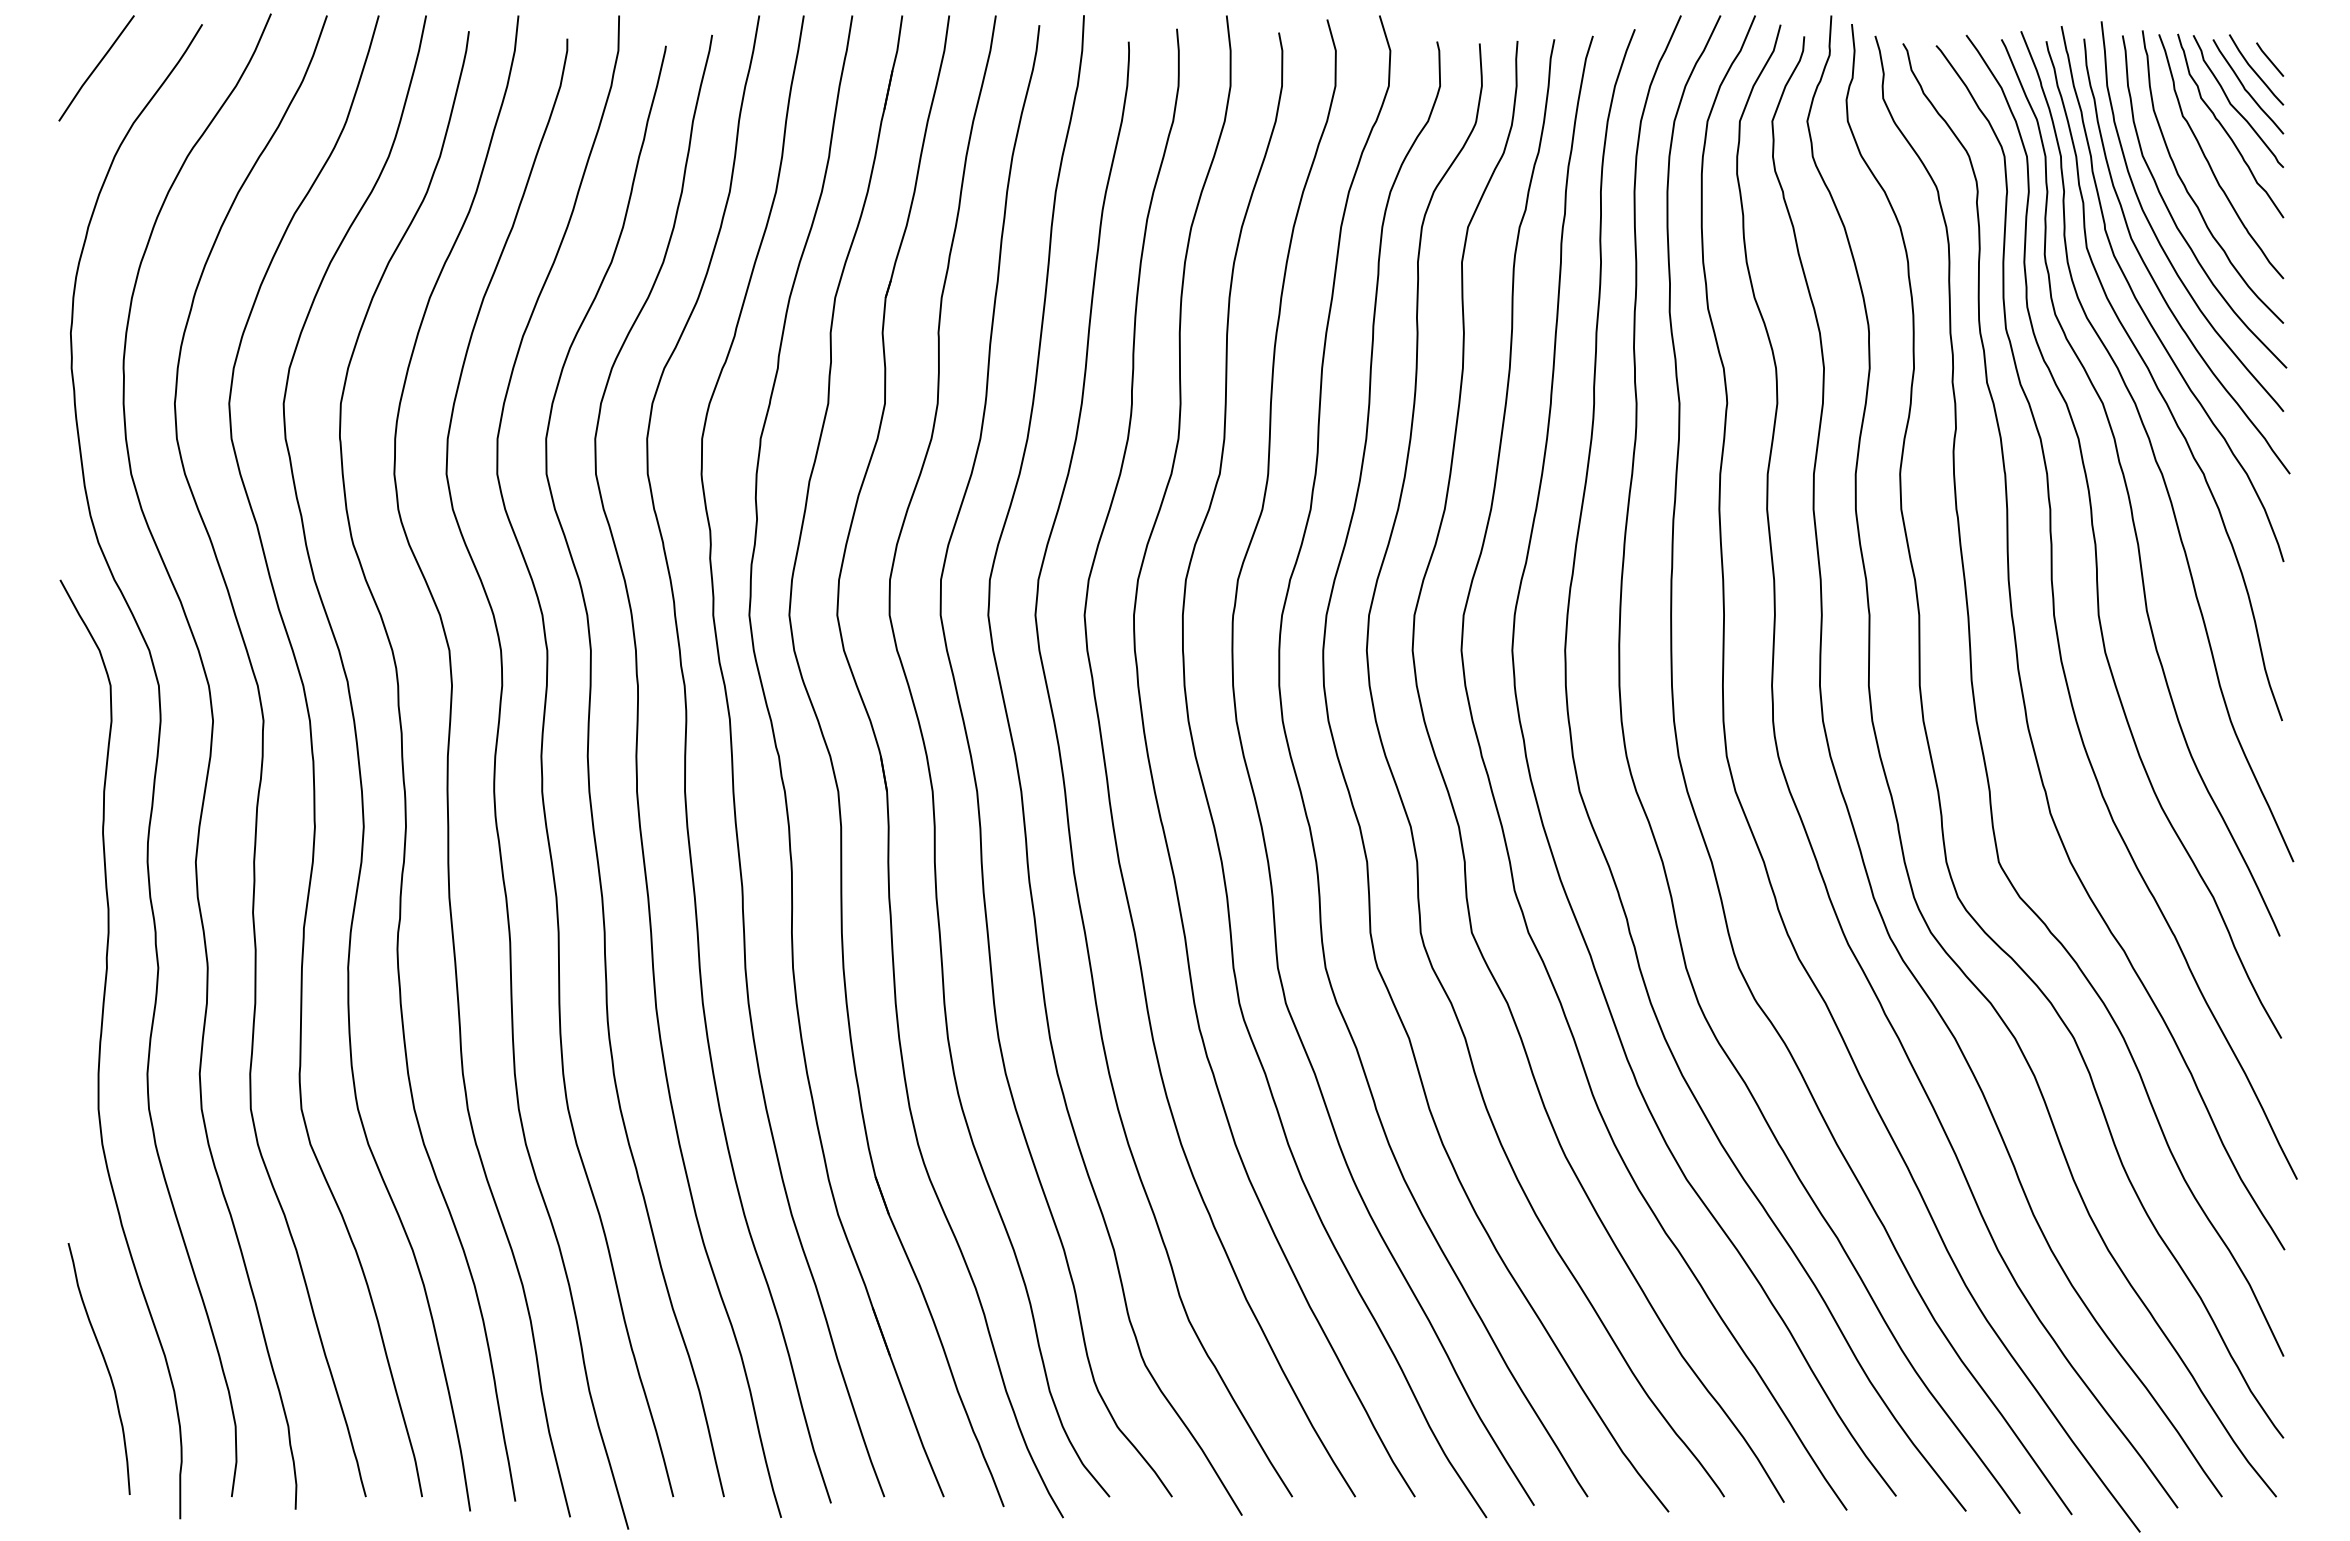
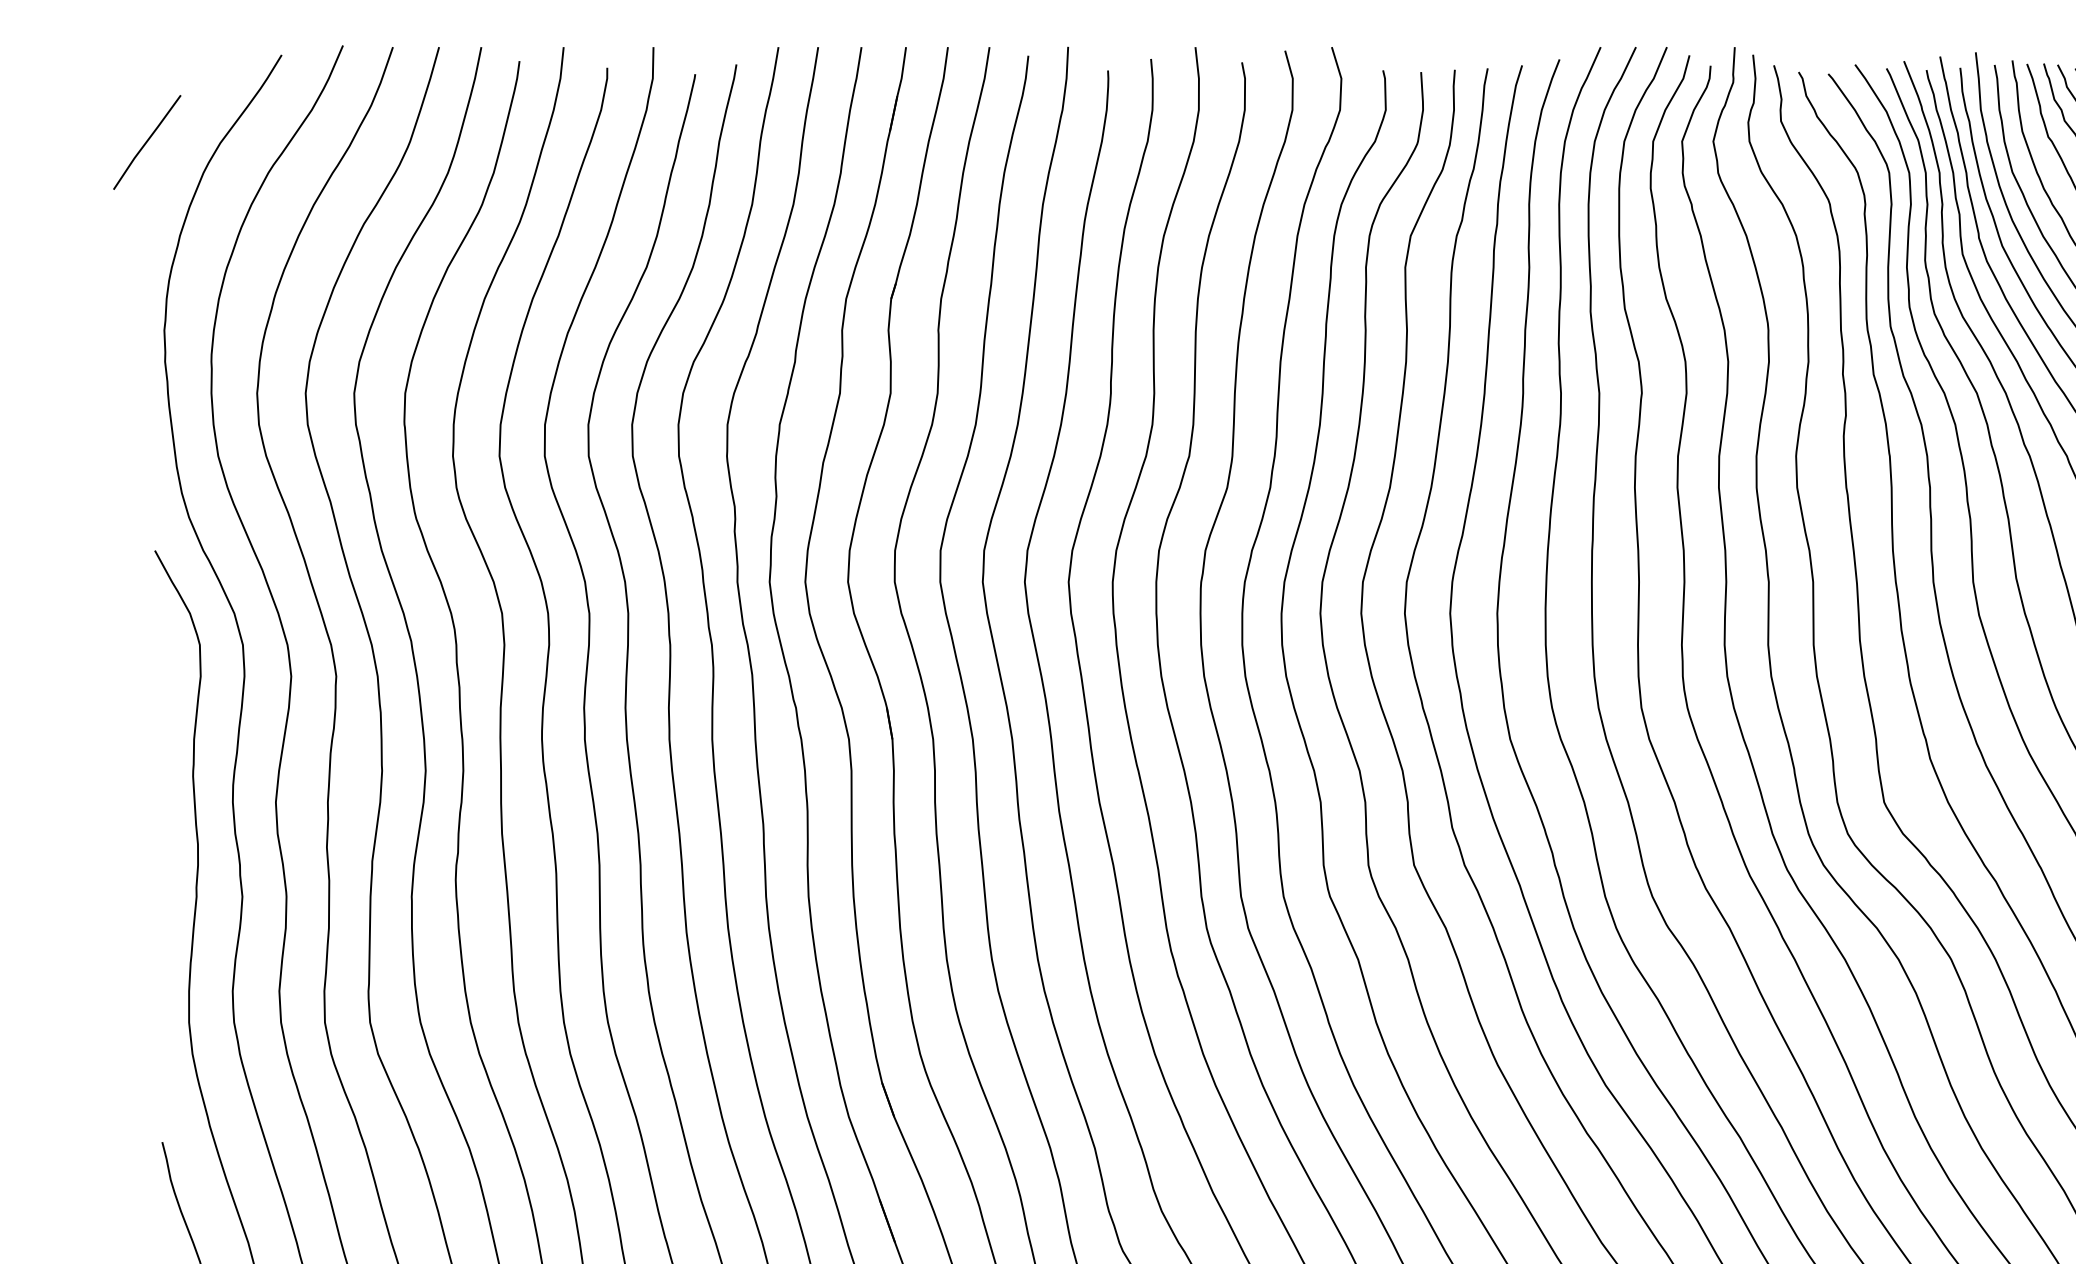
line: (96, 68) -> (147, 142), moved

